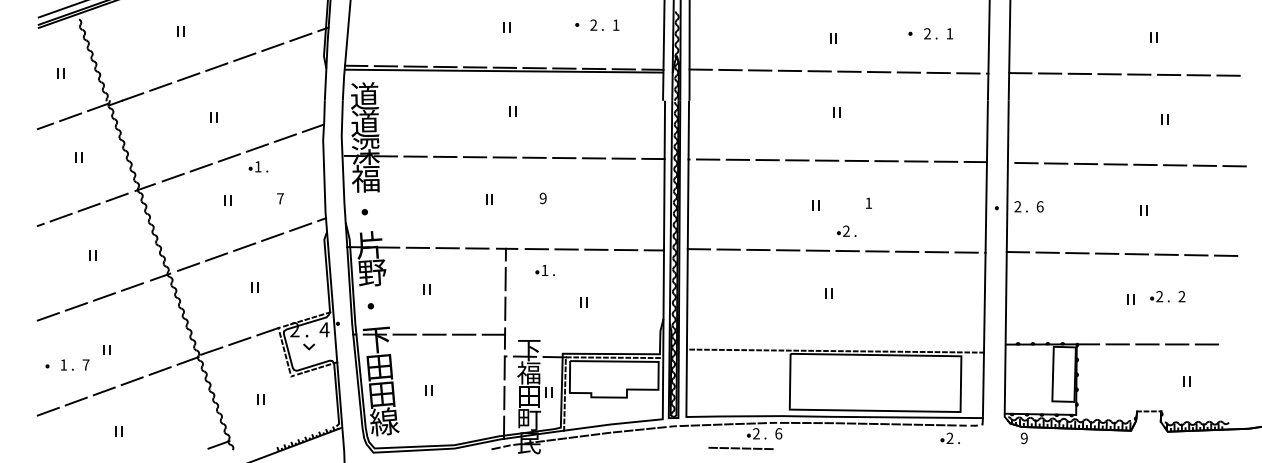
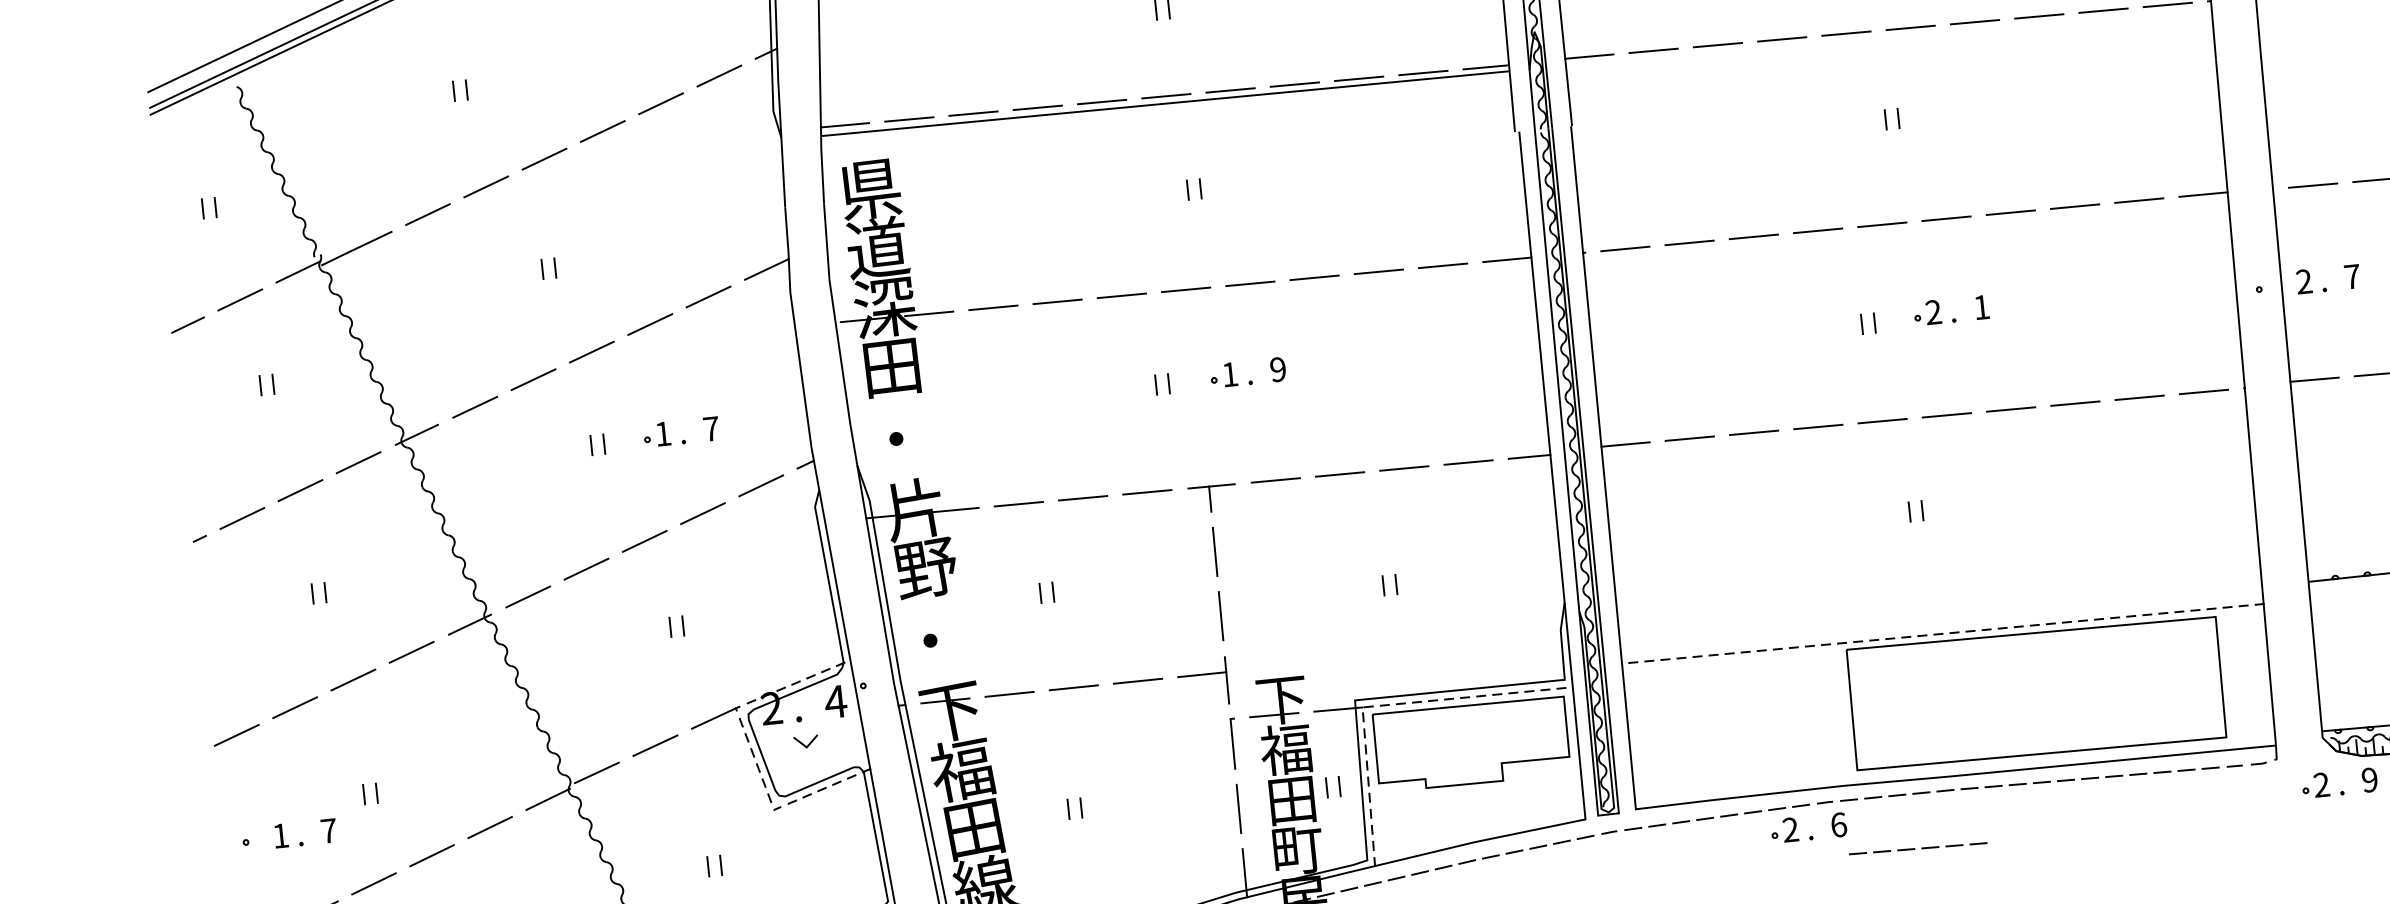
text: (364, 96) -> (869, 189), 道 -> 県
part: (258, 166) -> (663, 433), moved
text: (365, 178) -> (890, 366), 福 -> 田
text: (1039, 206) -> (2350, 276), 6 -> 7
part: (846, 230) -> (1933, 310), moved
part: (544, 270) -> (1229, 374), moved
text: (379, 367) -> (962, 770), 田 -> 福
part: (949, 437) -> (2320, 783), moved
line: (739, 447) -> (1914, 846), moved

